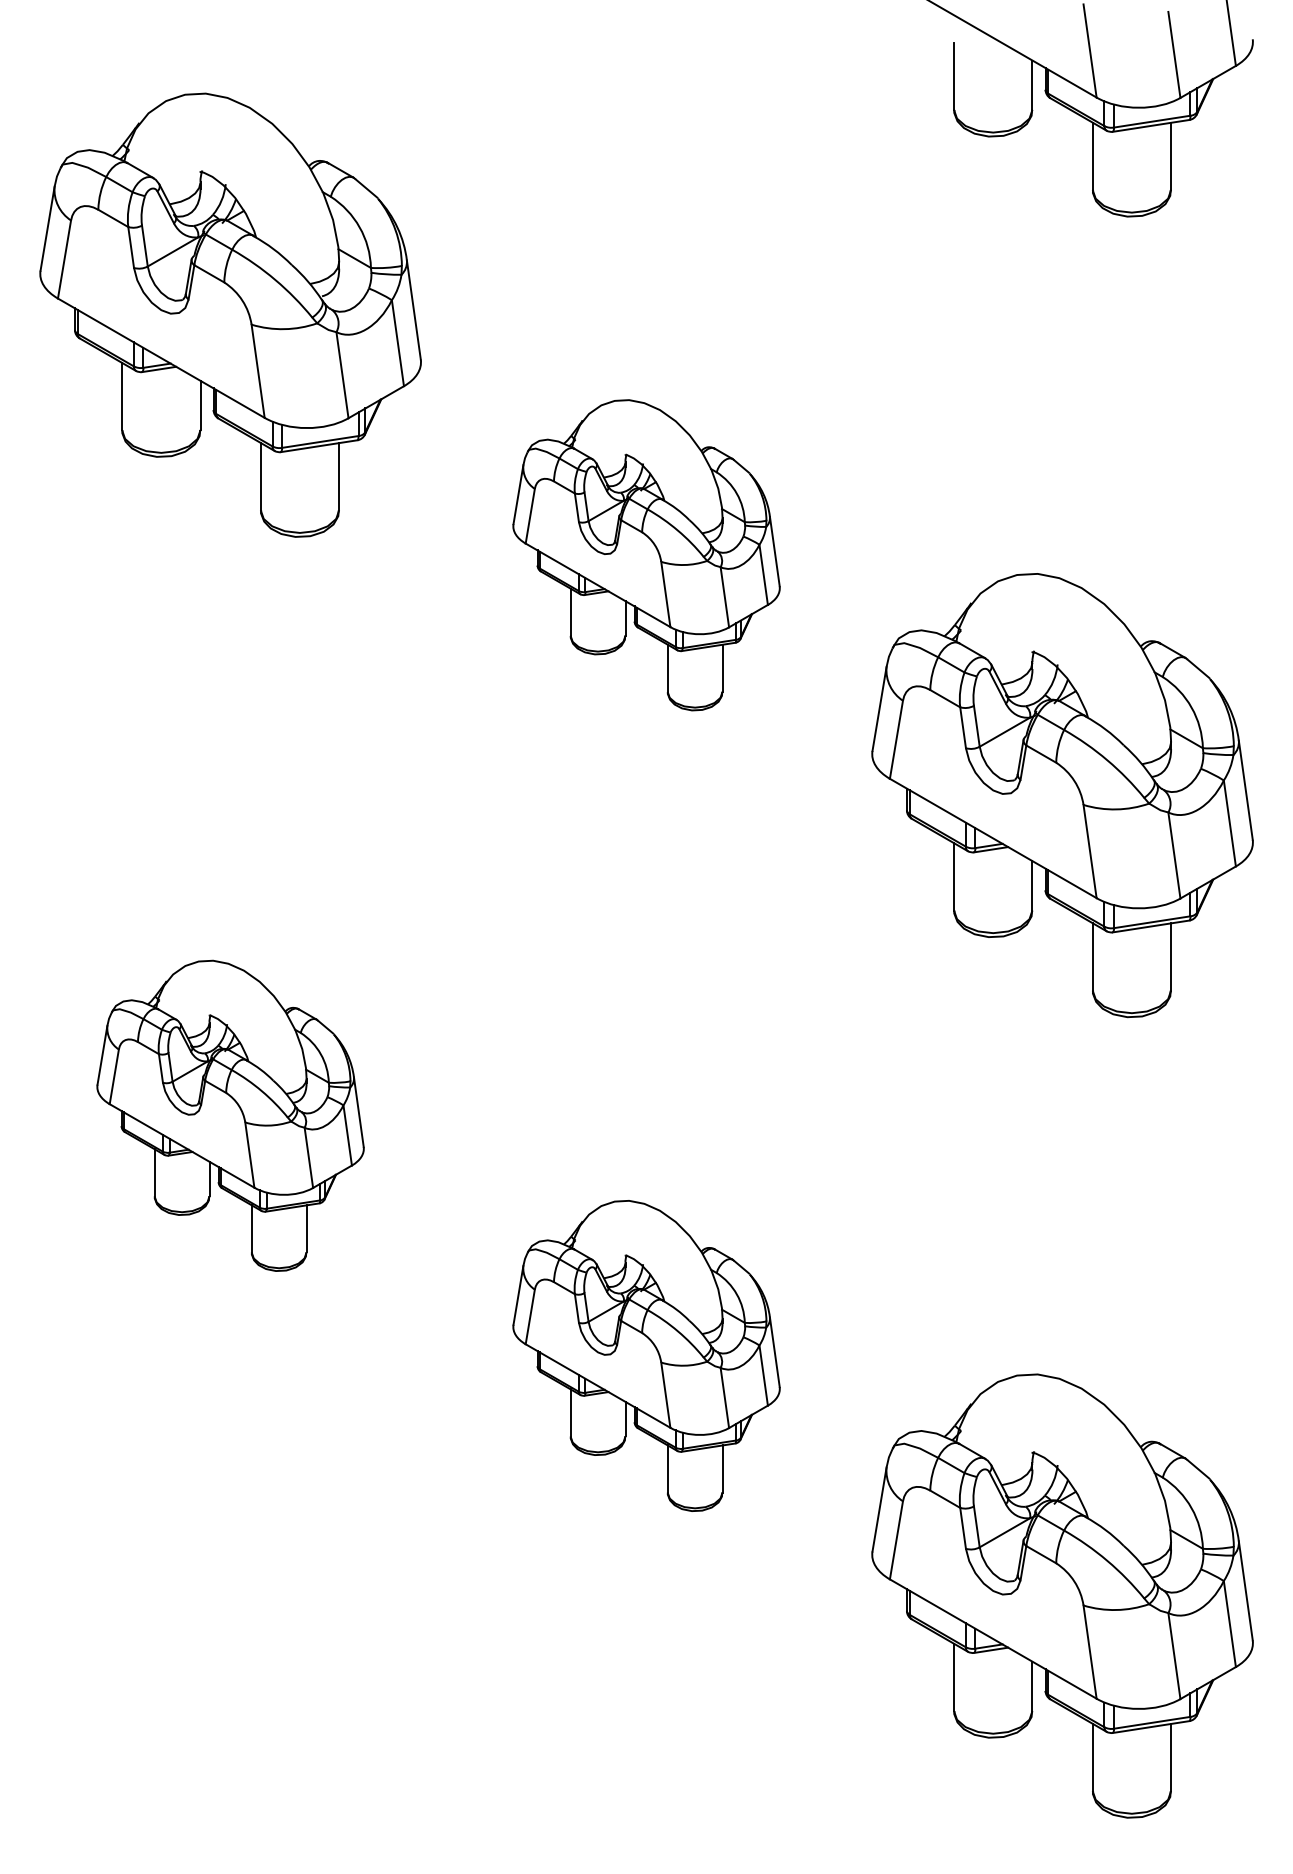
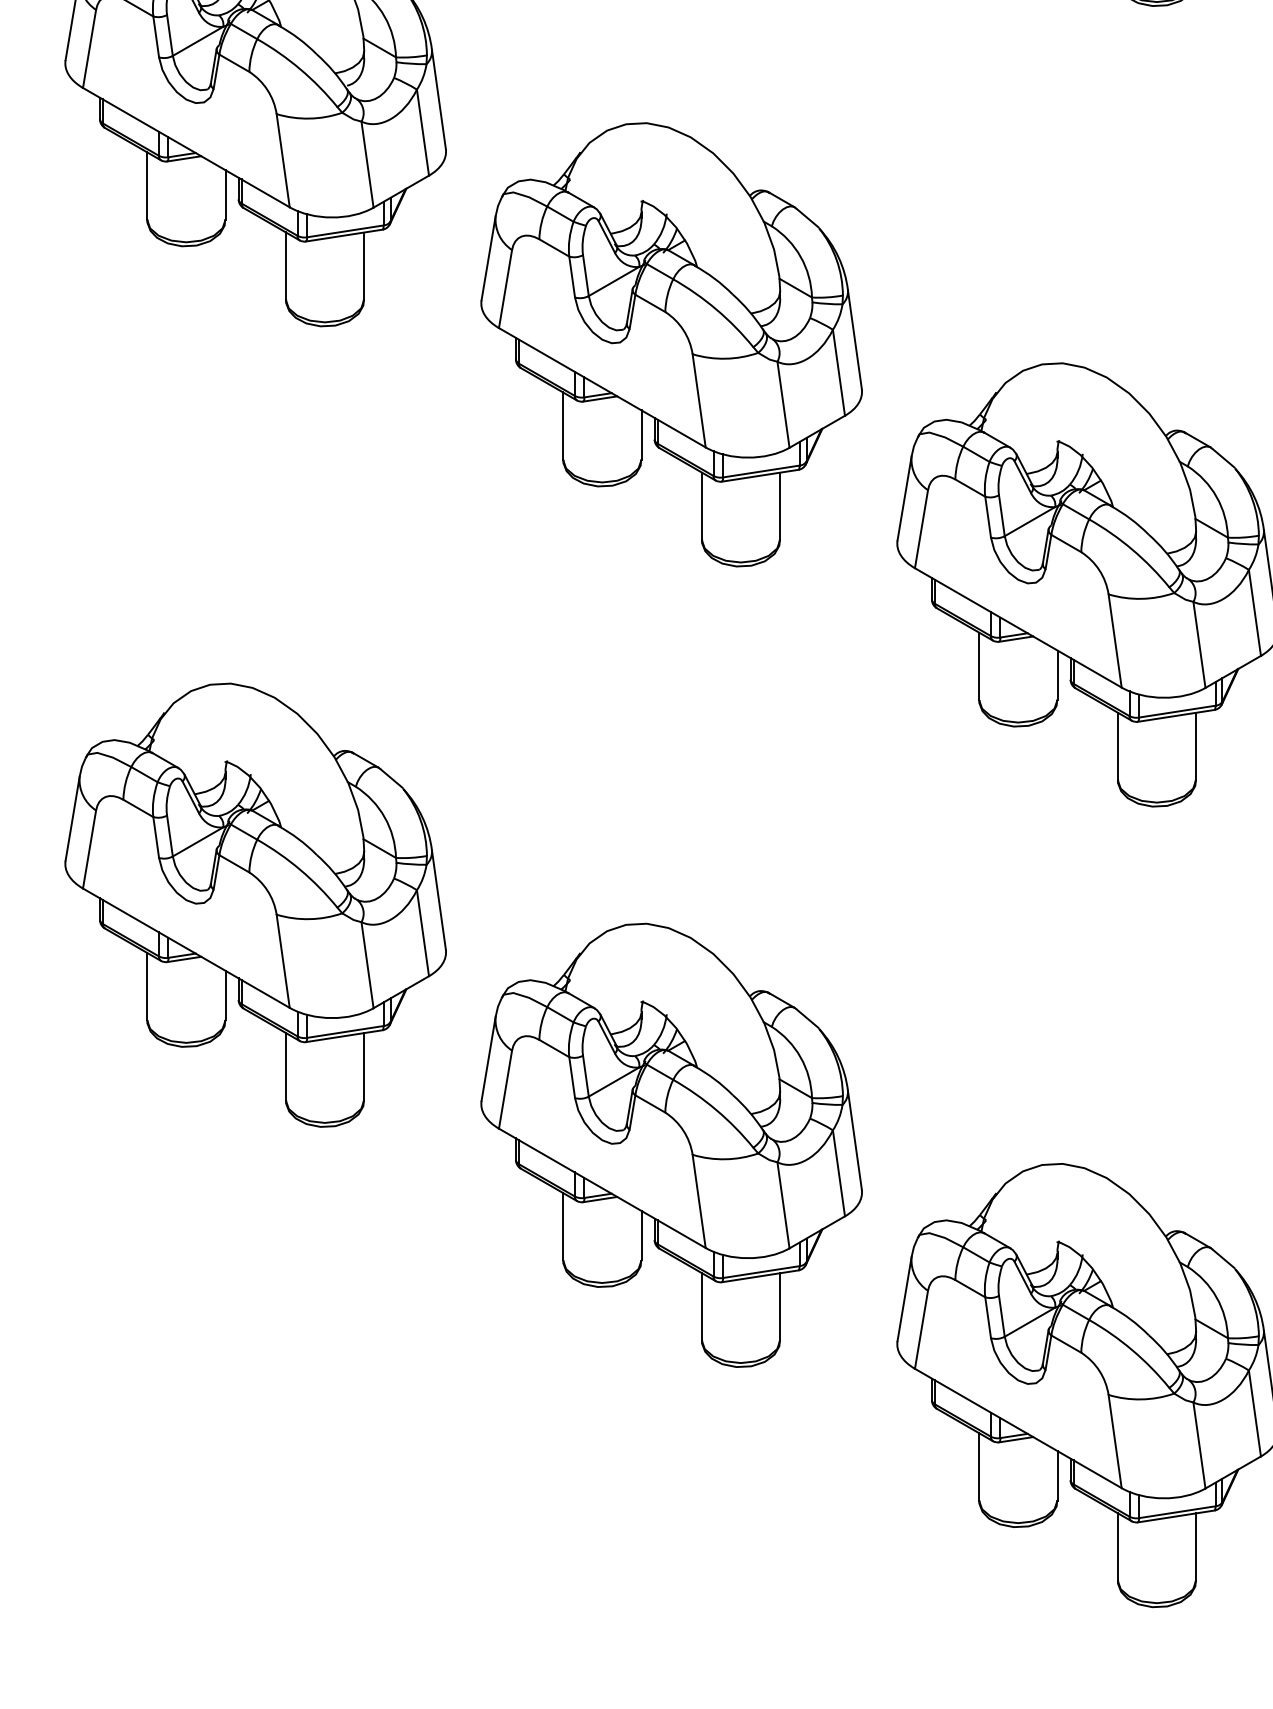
part: (646, 554) -> (671, 343), size x1.43
part: (230, 1115) -> (255, 904), size x1.43
part: (646, 1355) -> (671, 1144), size x1.43

